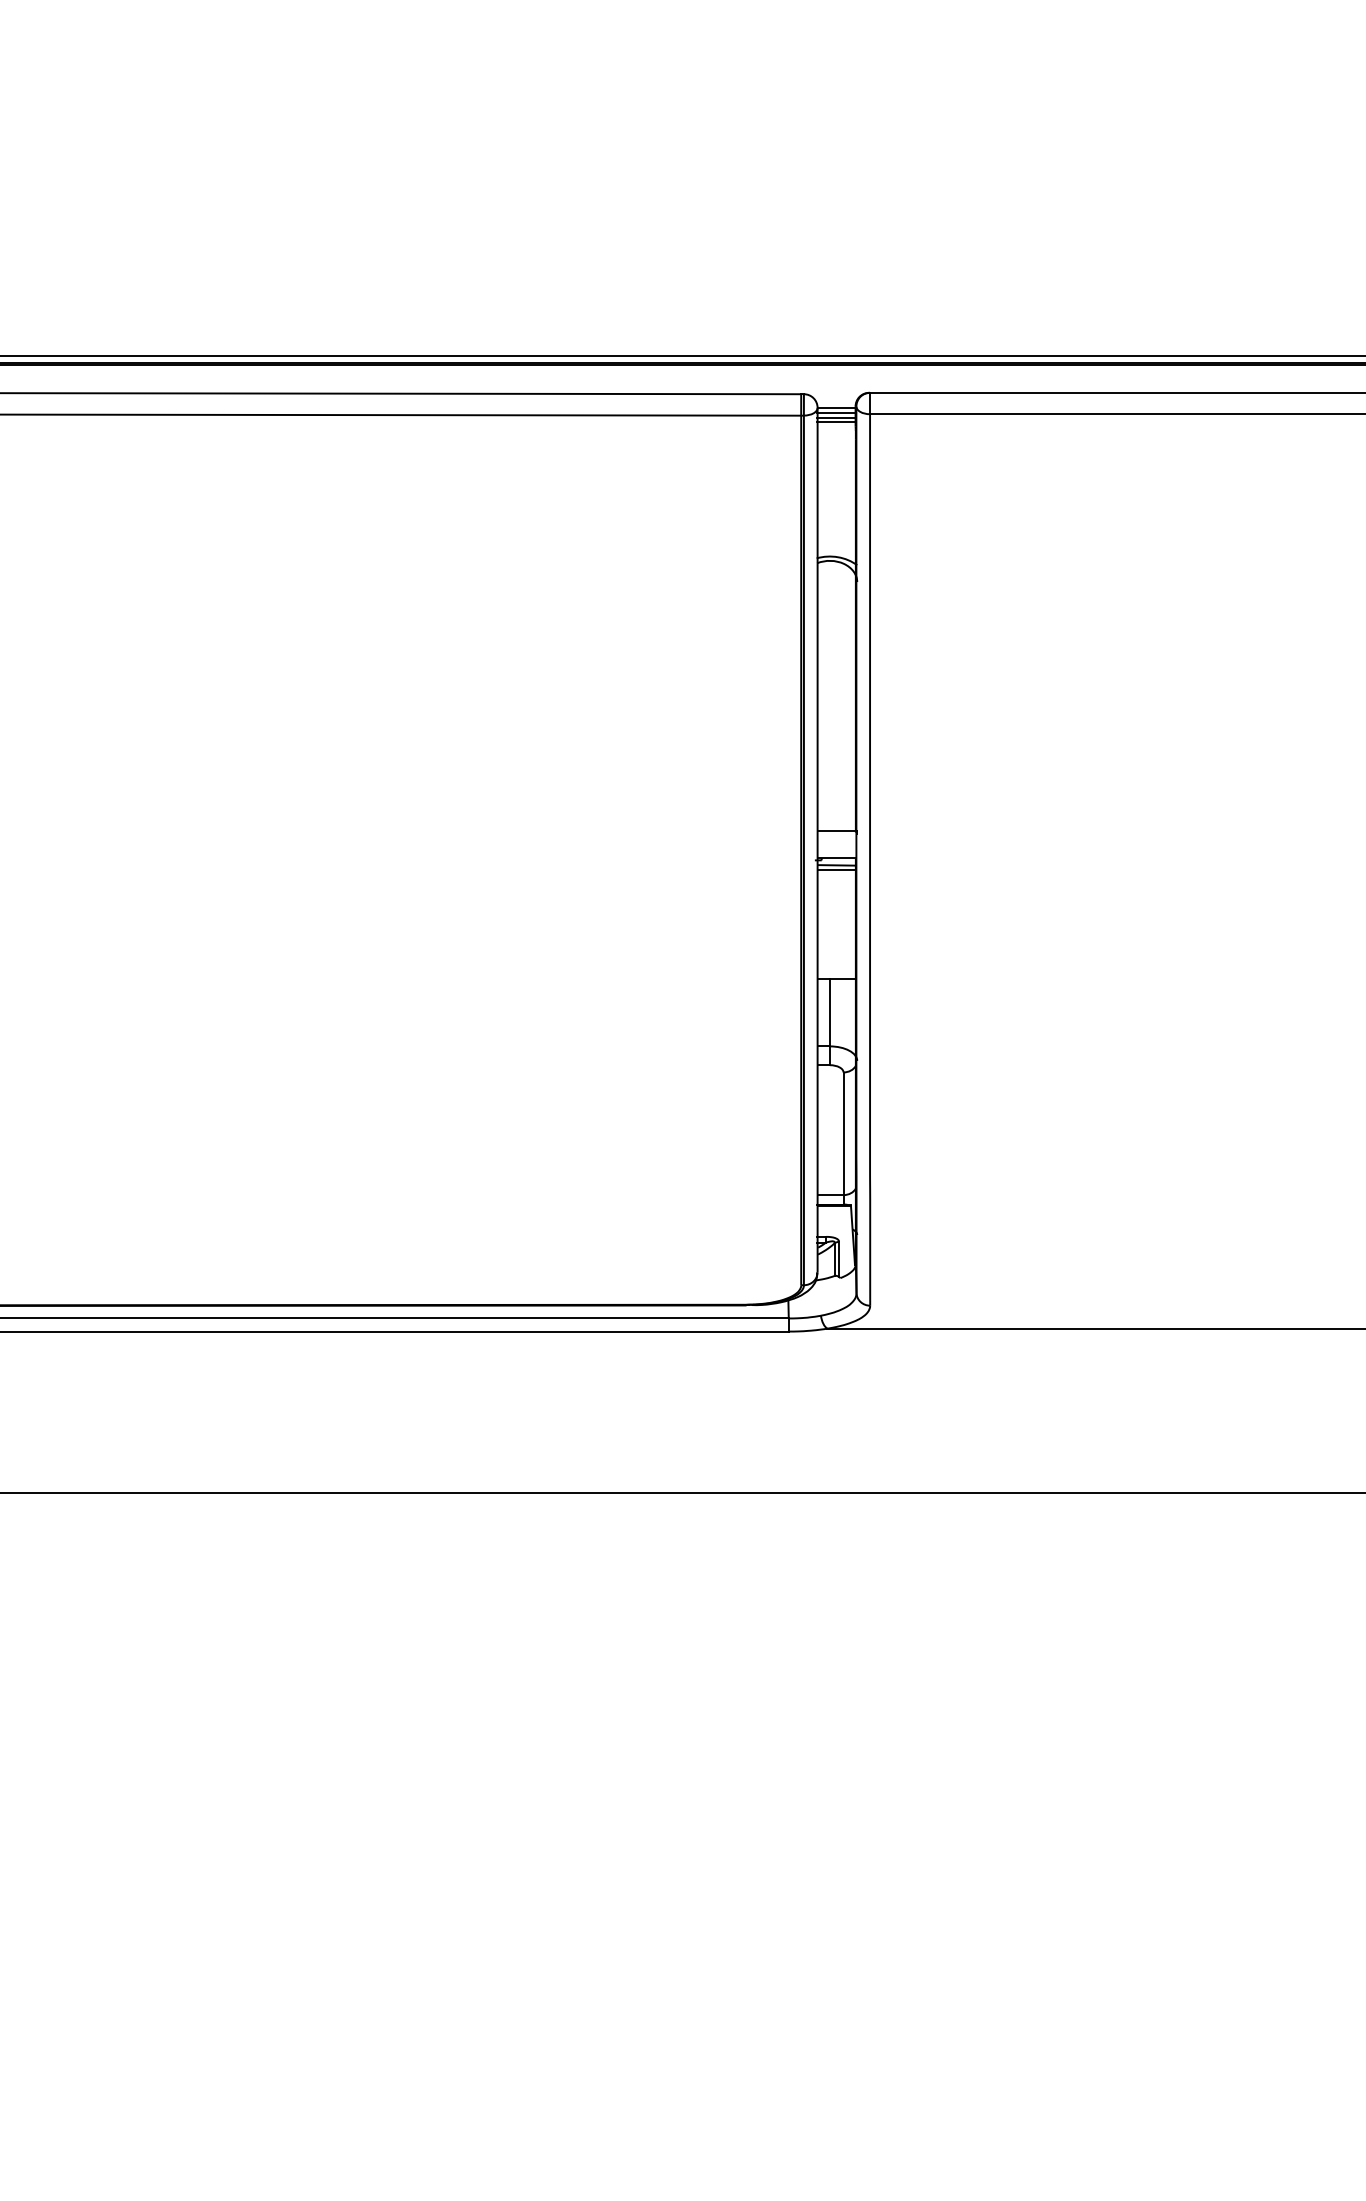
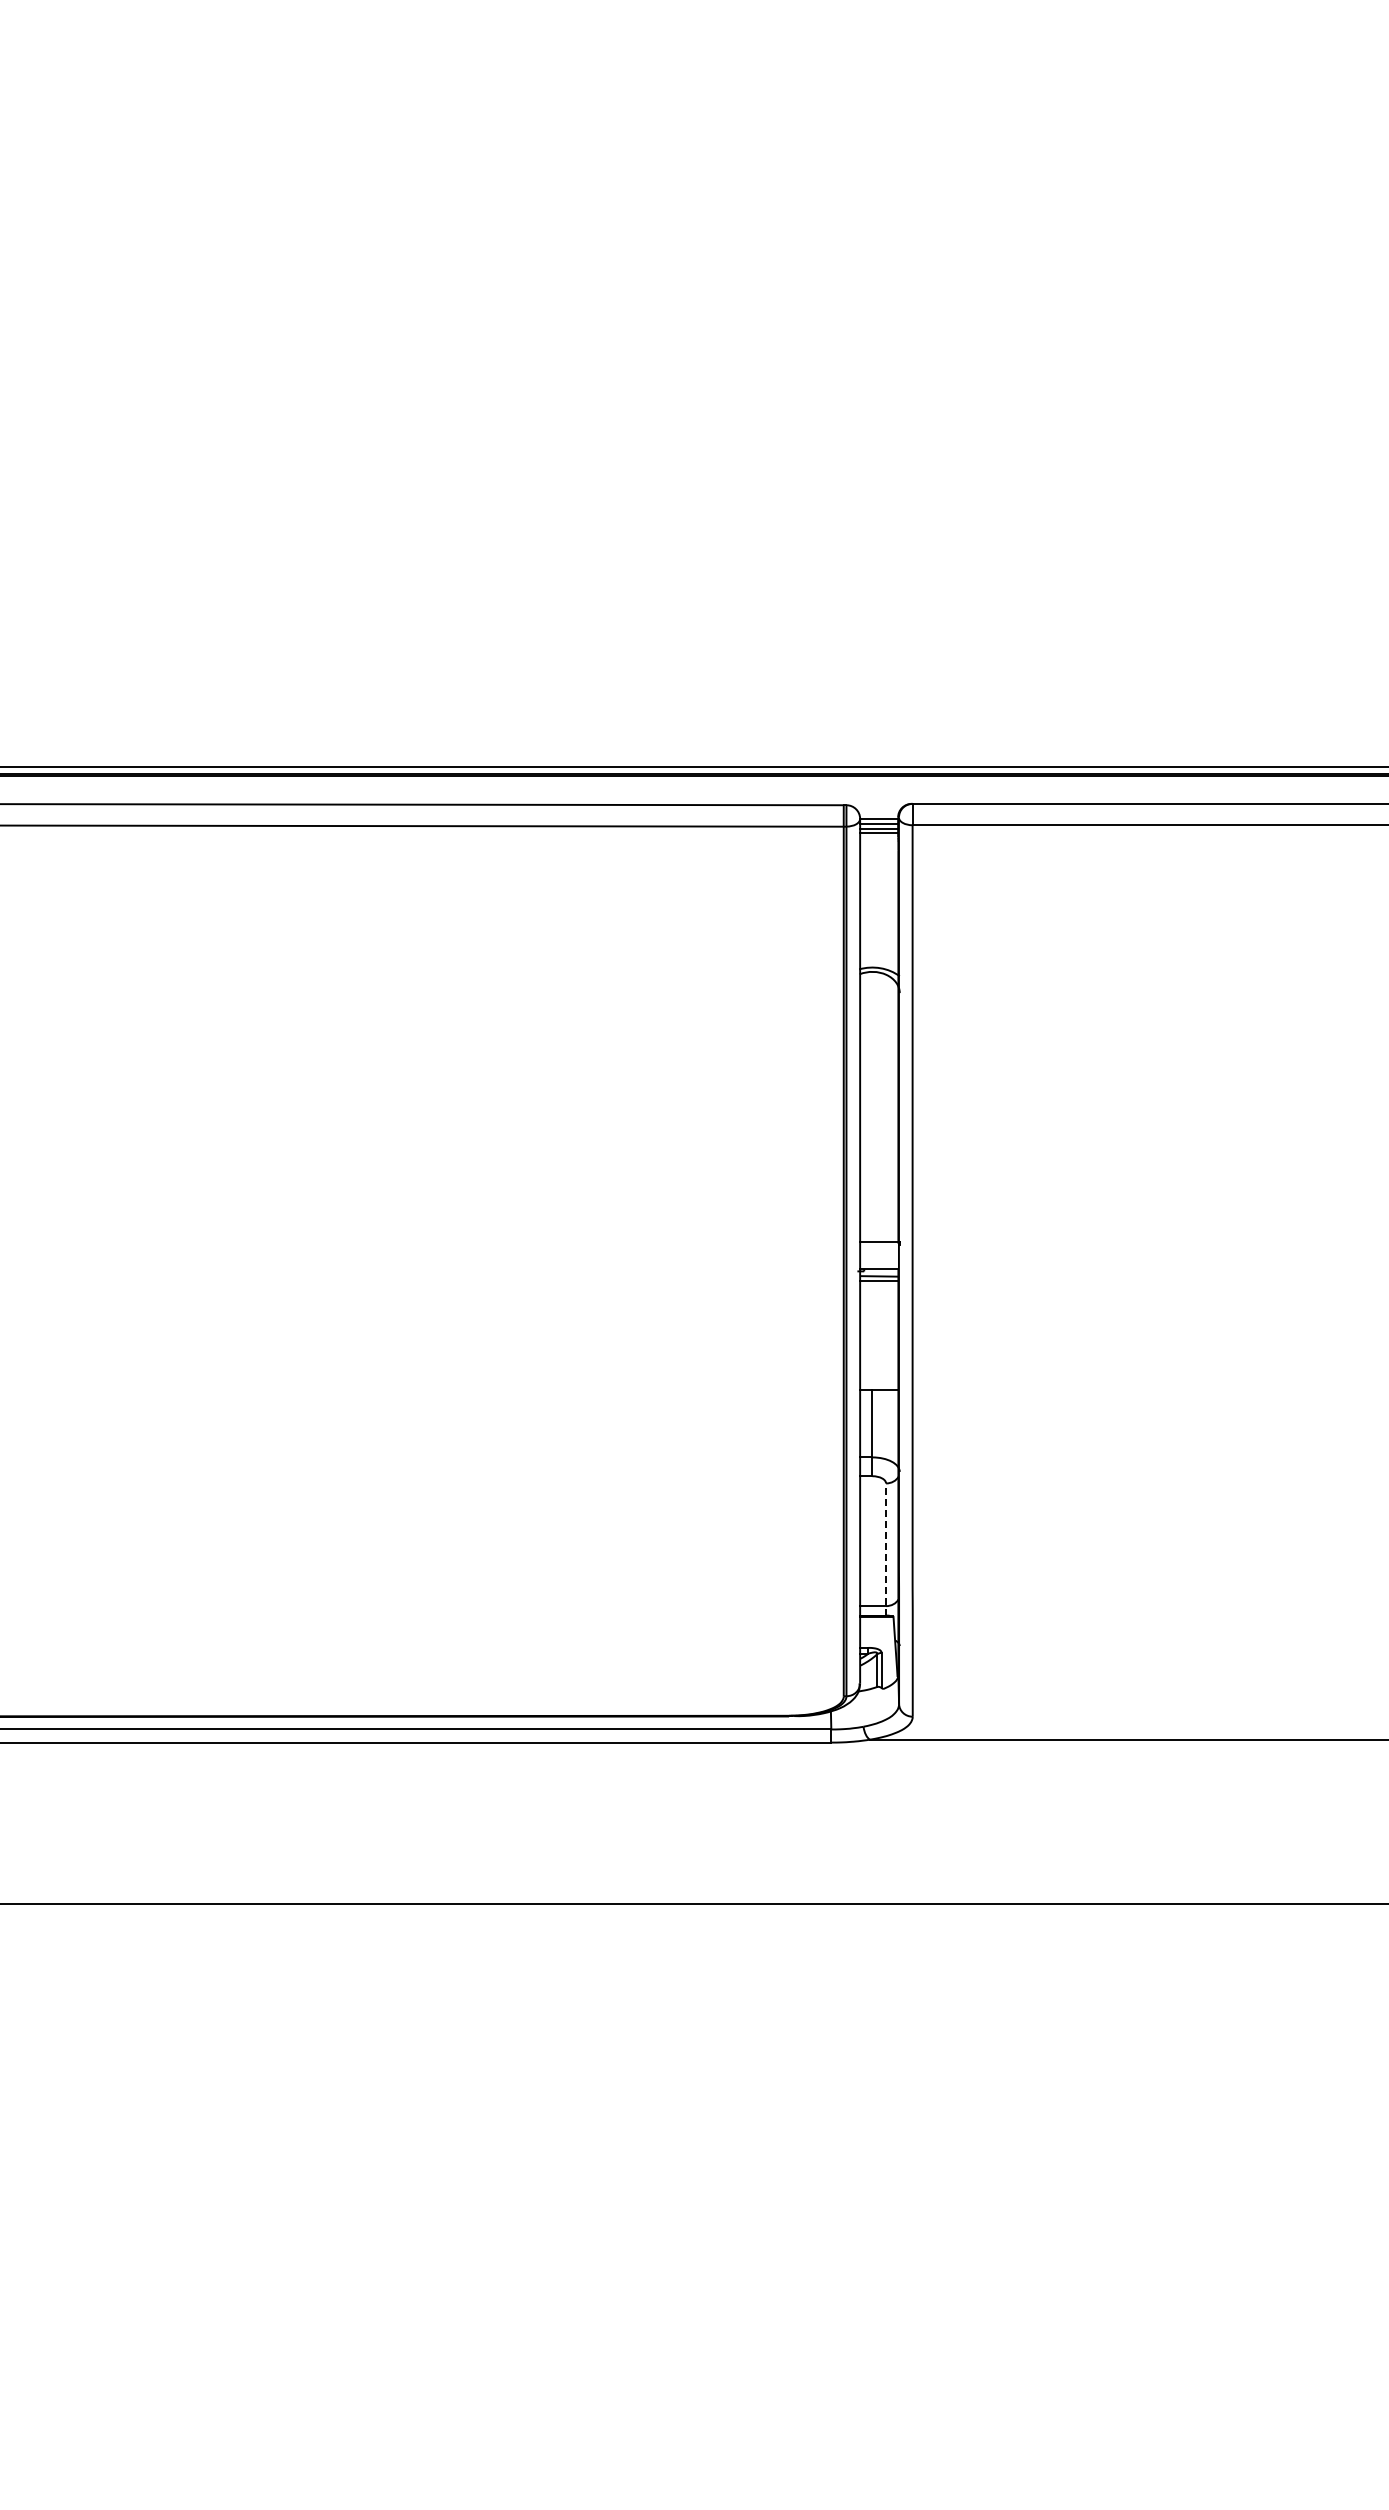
line: (843, 1138) -> (886, 1549), solid -> dashed

